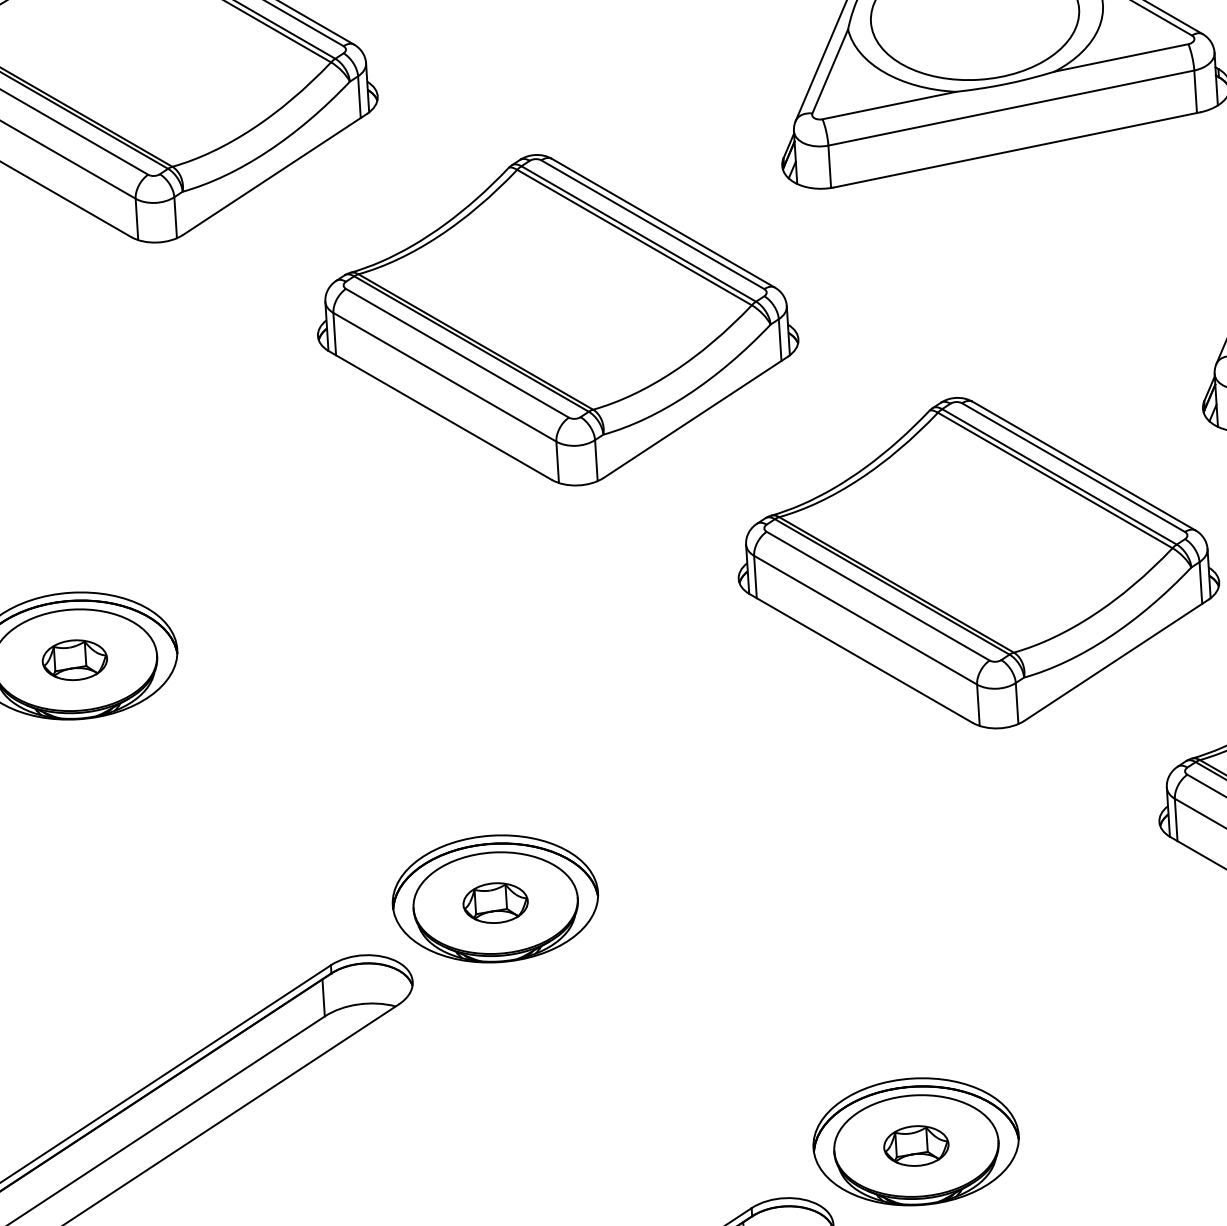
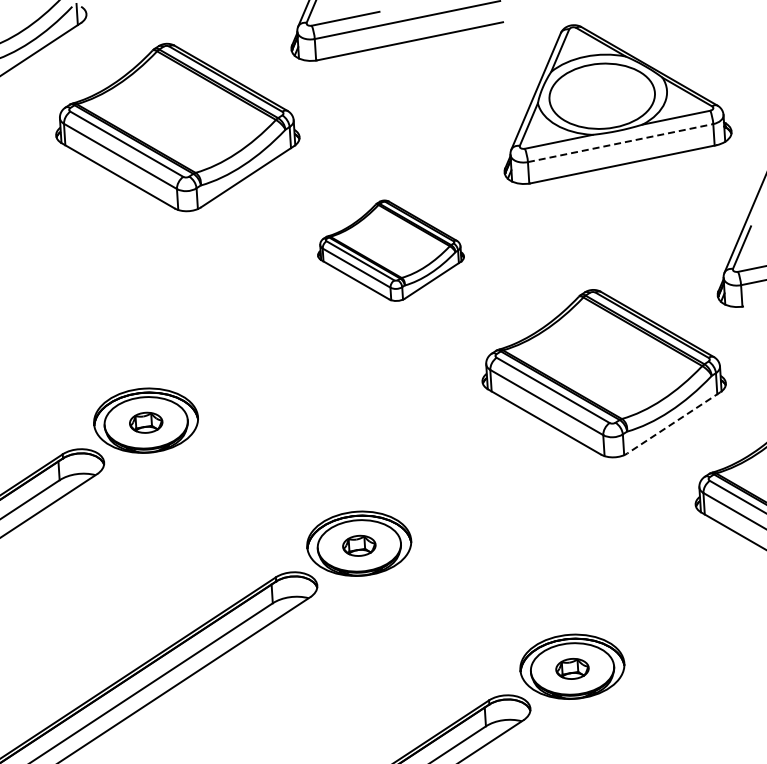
line: (1011, 108) -> (620, 143), solid -> dashed
part: (557, 320) -> (390, 250), size x0.6
line: (1115, 659) -> (673, 422), solid -> dashed

